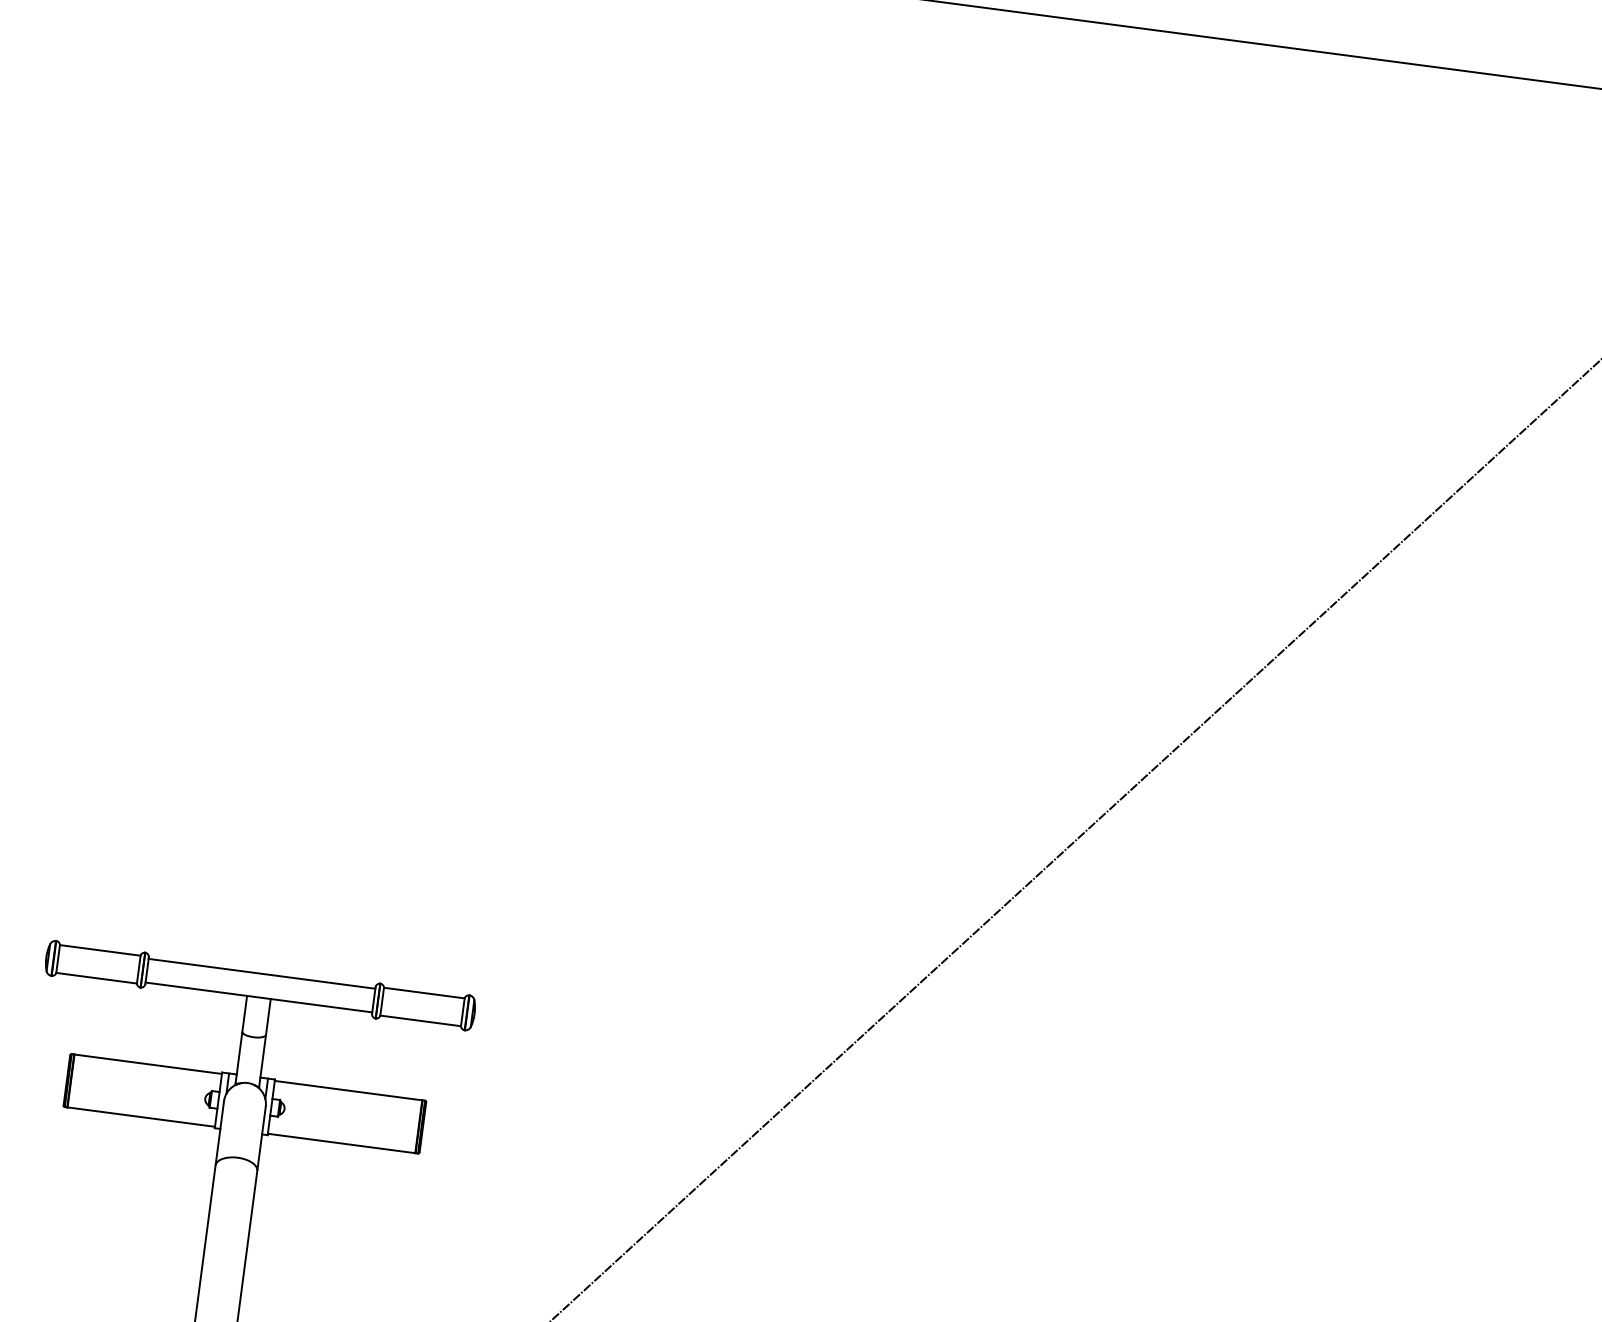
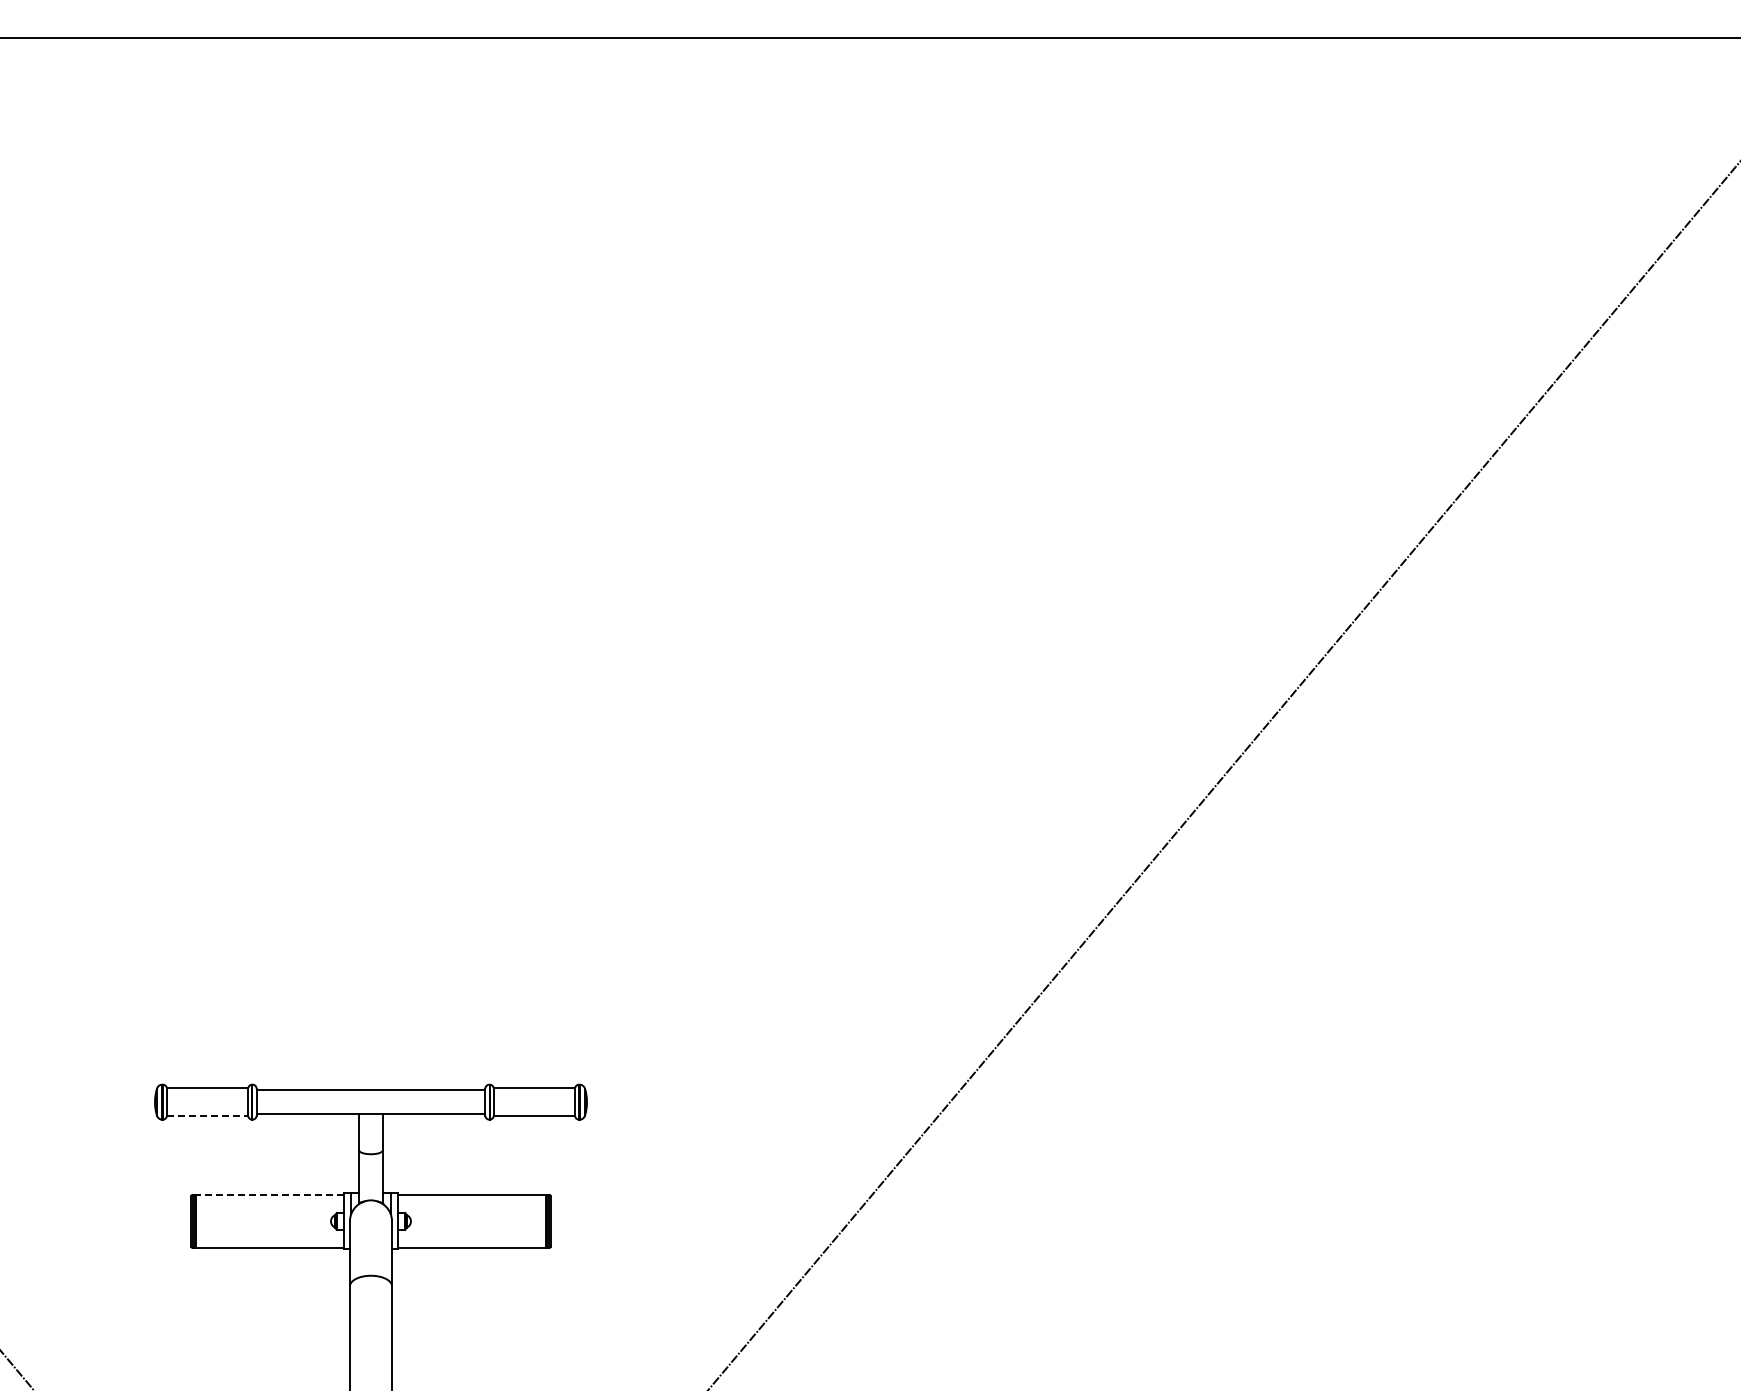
line: (96, 978) -> (207, 1116), solid -> dashed
line: (147, 1063) -> (269, 1194), solid -> dashed

